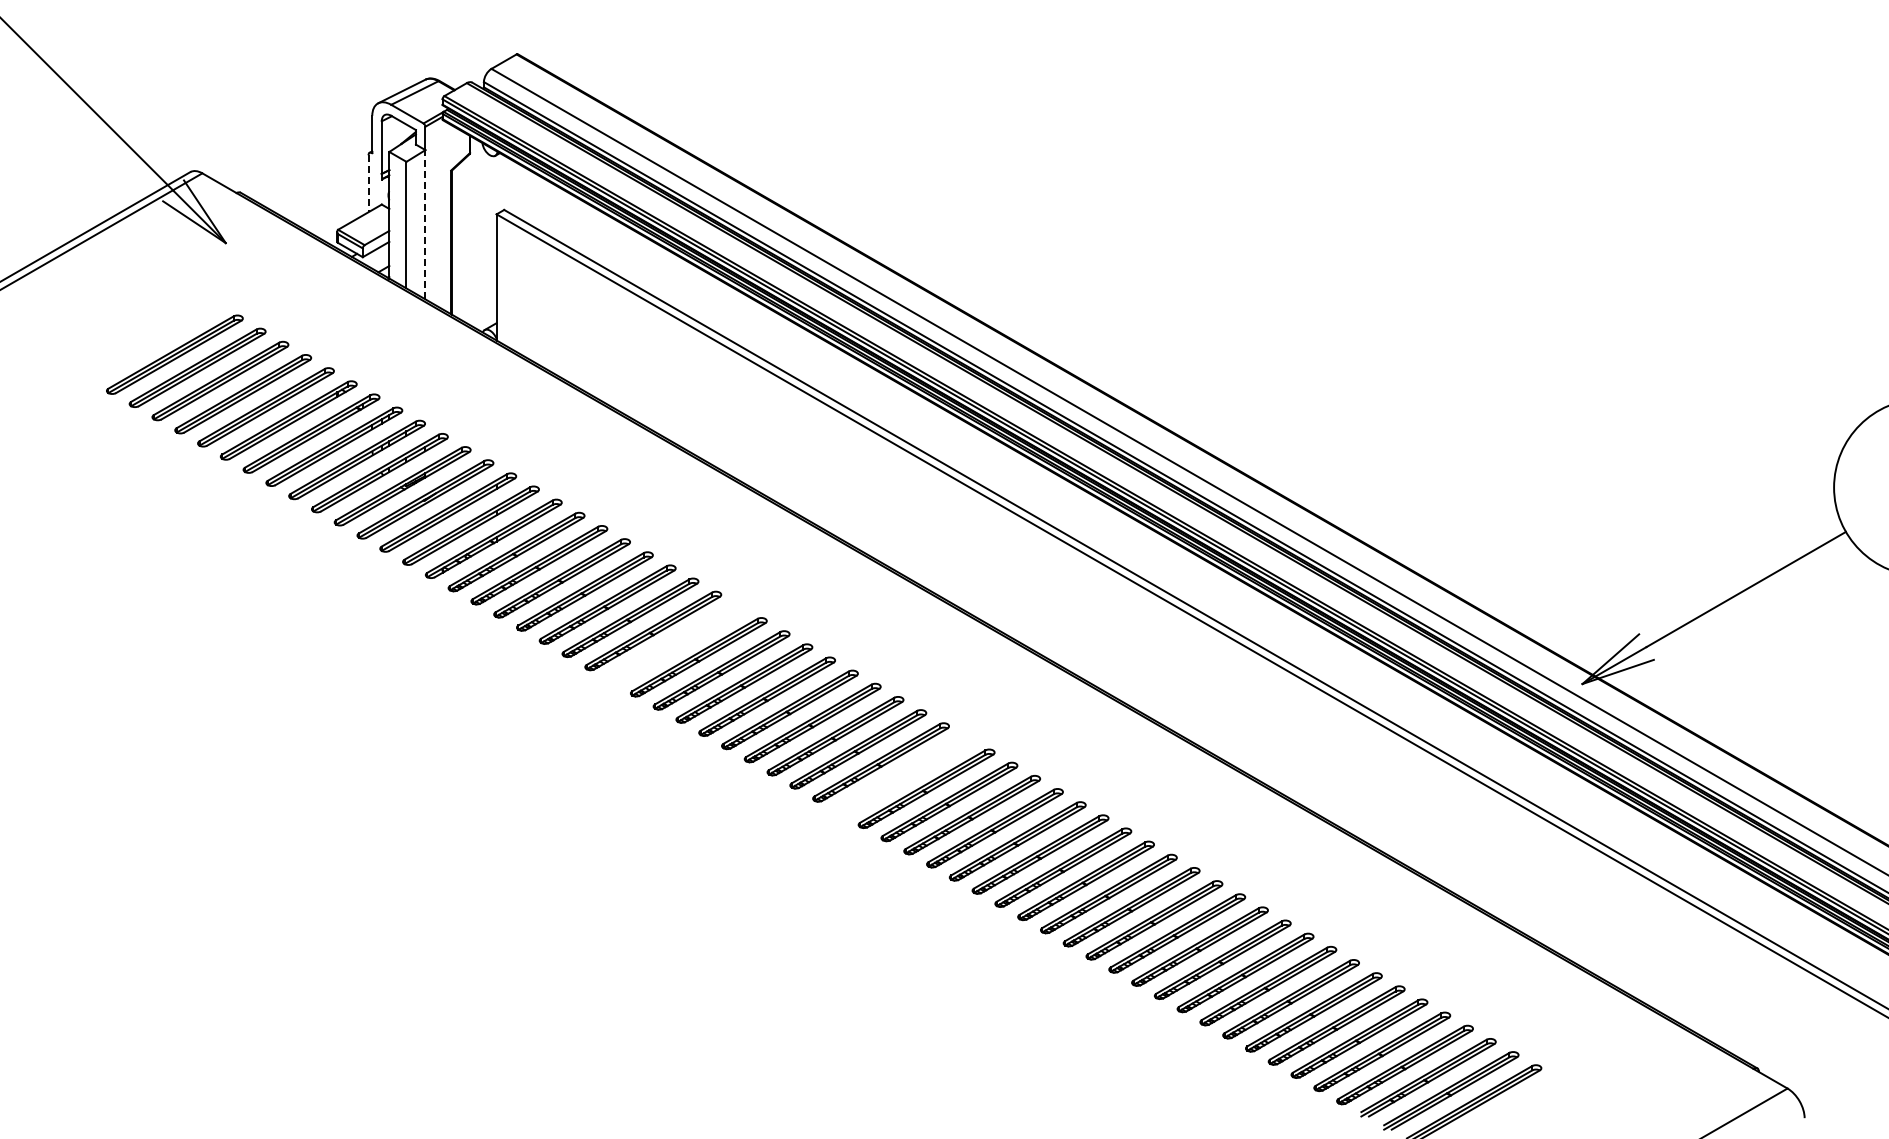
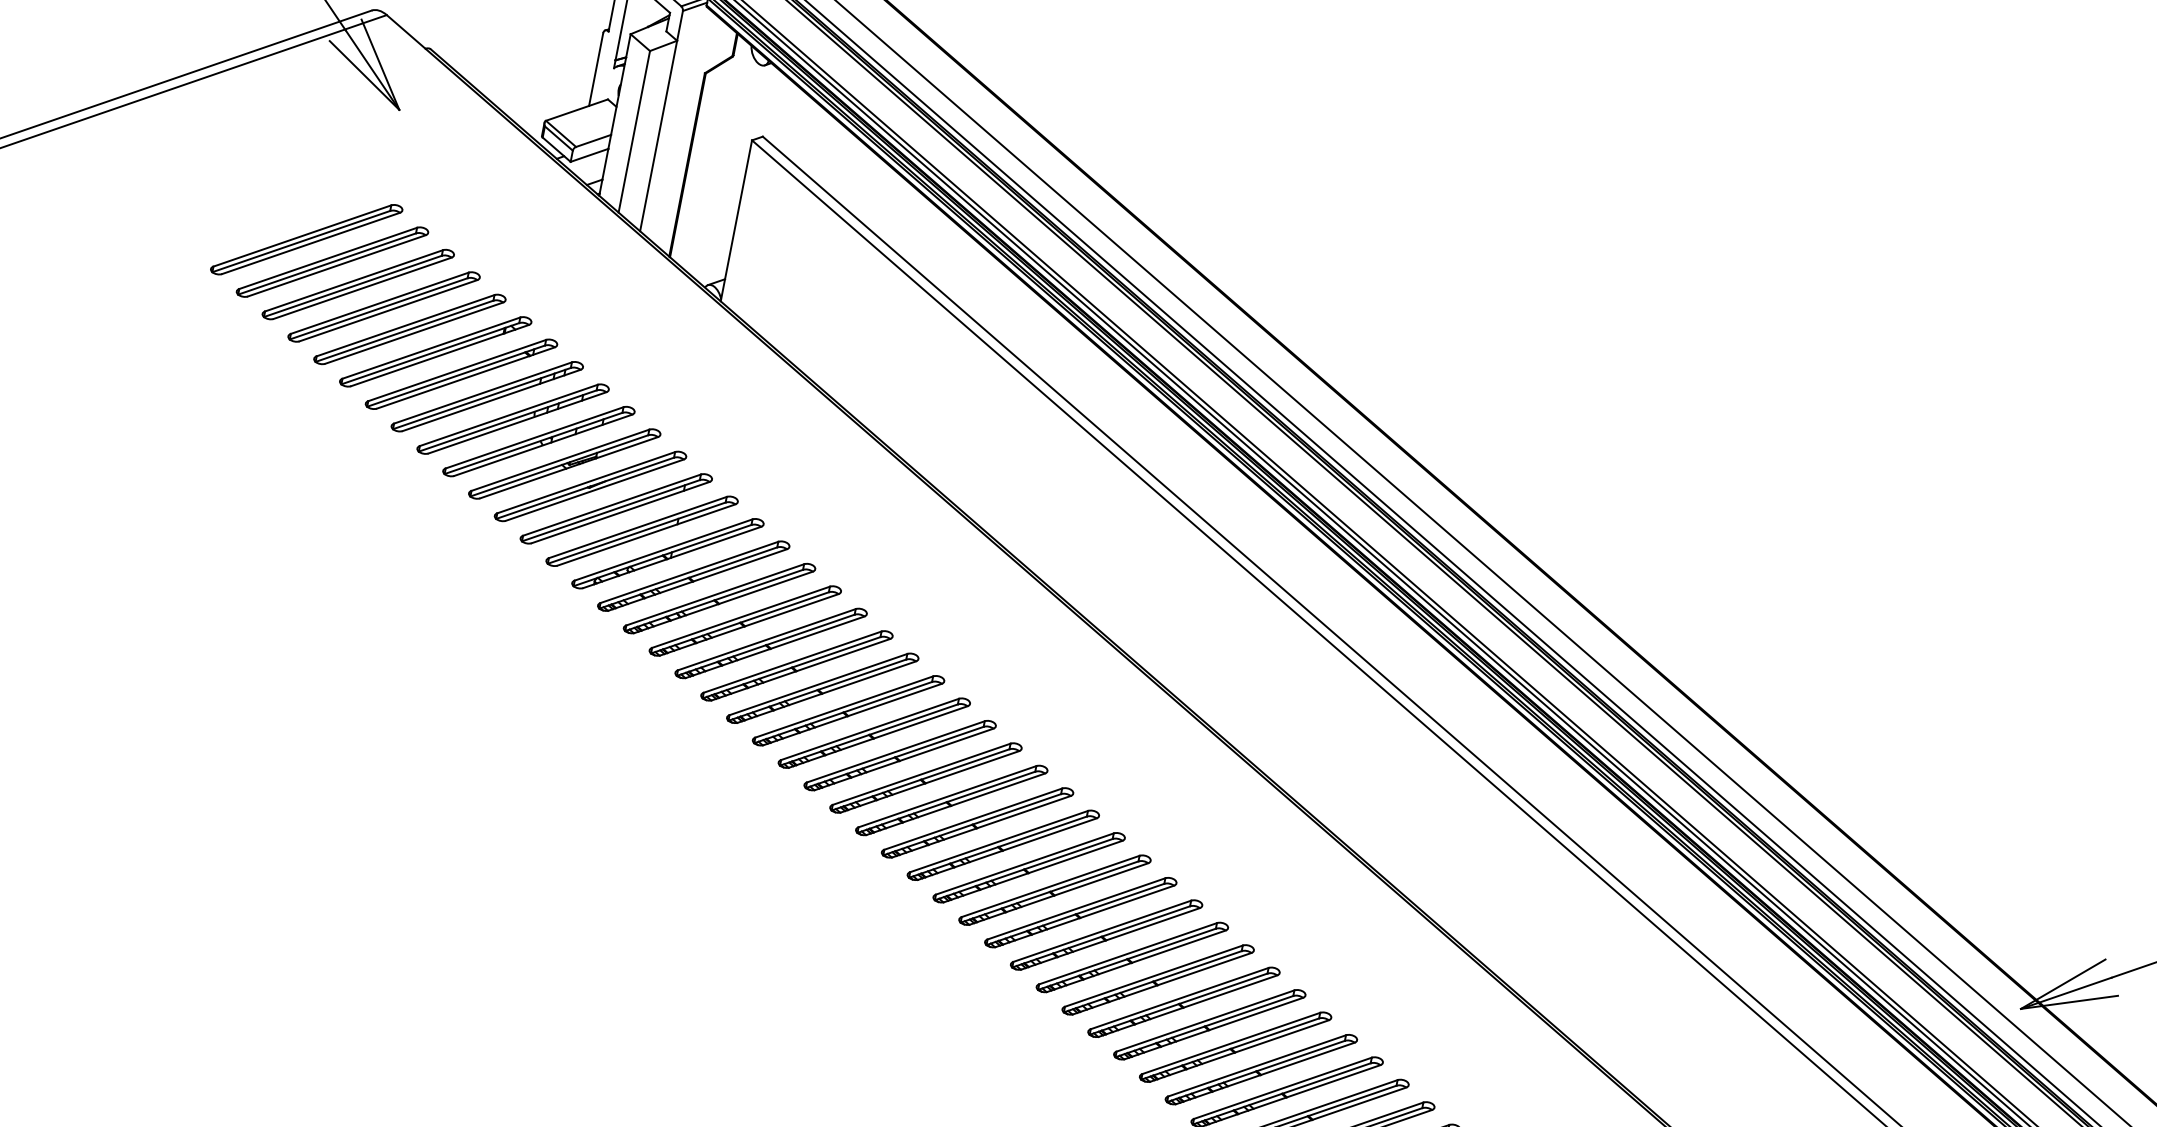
line: (368, 184) -> (595, 70), dashed -> solid
line: (425, 224) -> (658, 135), dashed -> solid
part: (675, 644) -> (873, 733), added
part: (903, 775) -> (1131, 957), added

